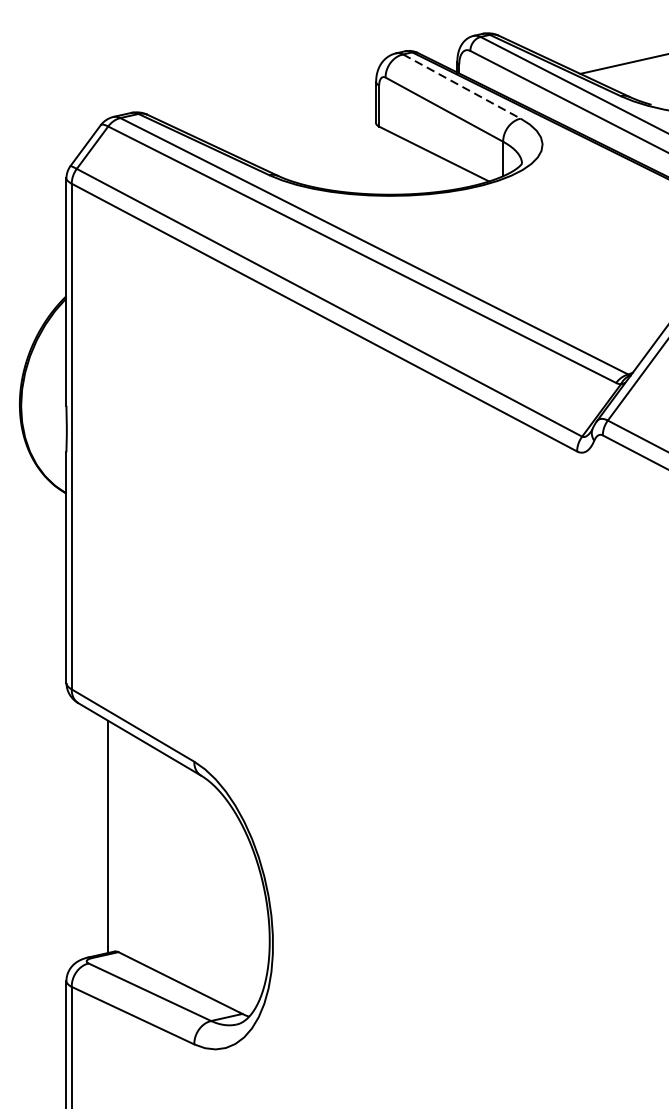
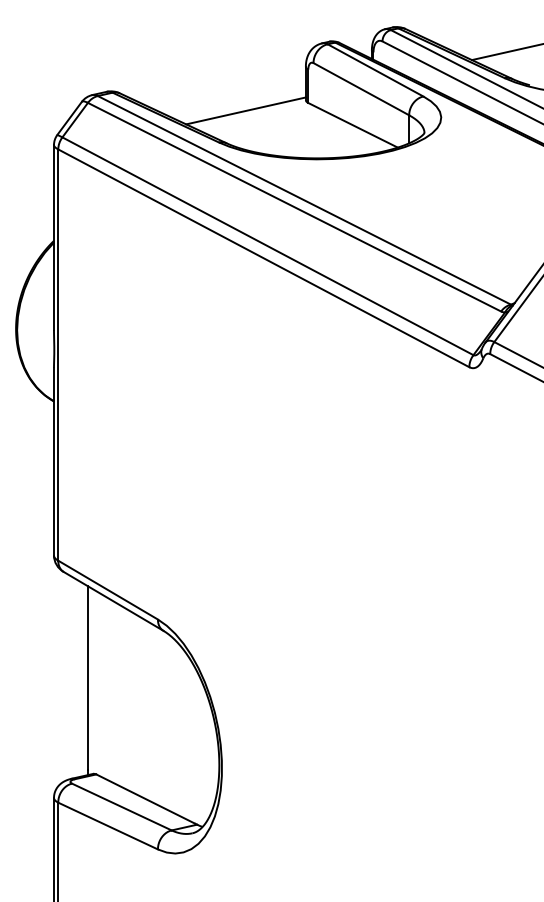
line: (462, 86) -> (376, 70), dashed -> solid
line: (301, 135) -> (245, 110), added

